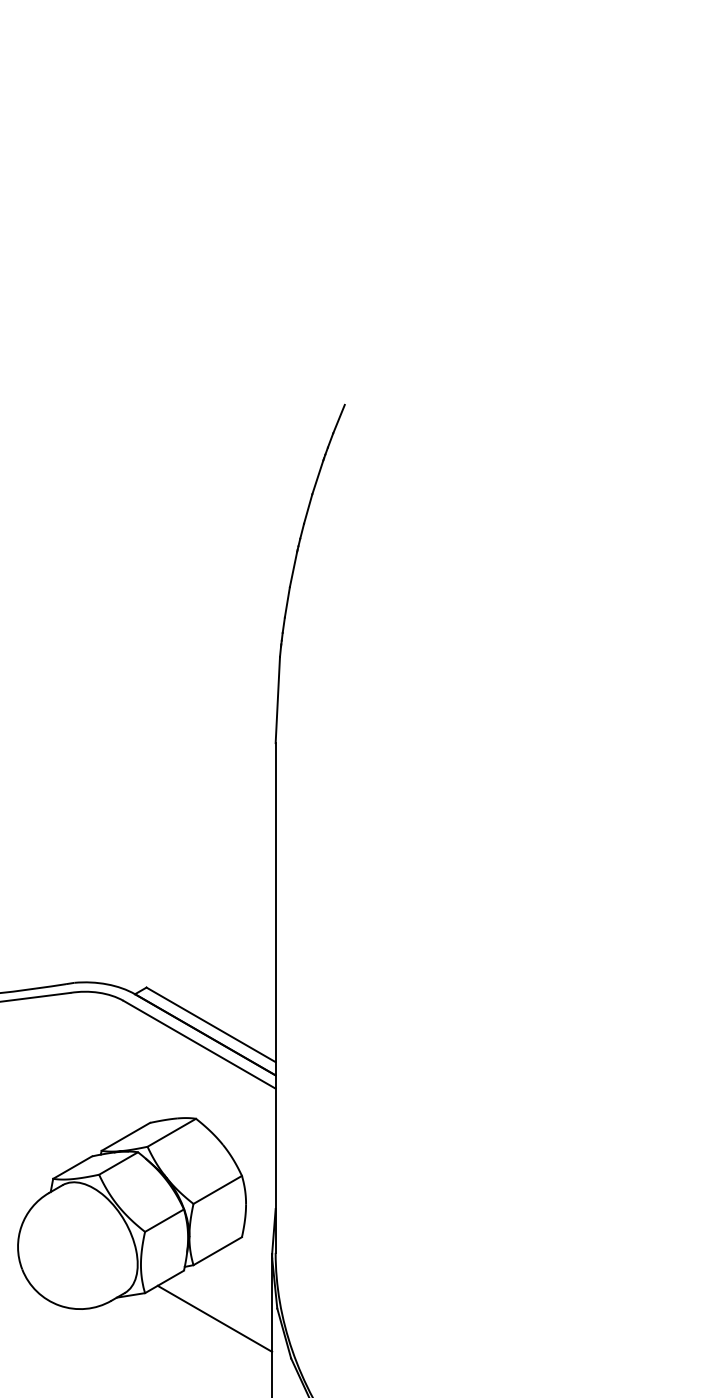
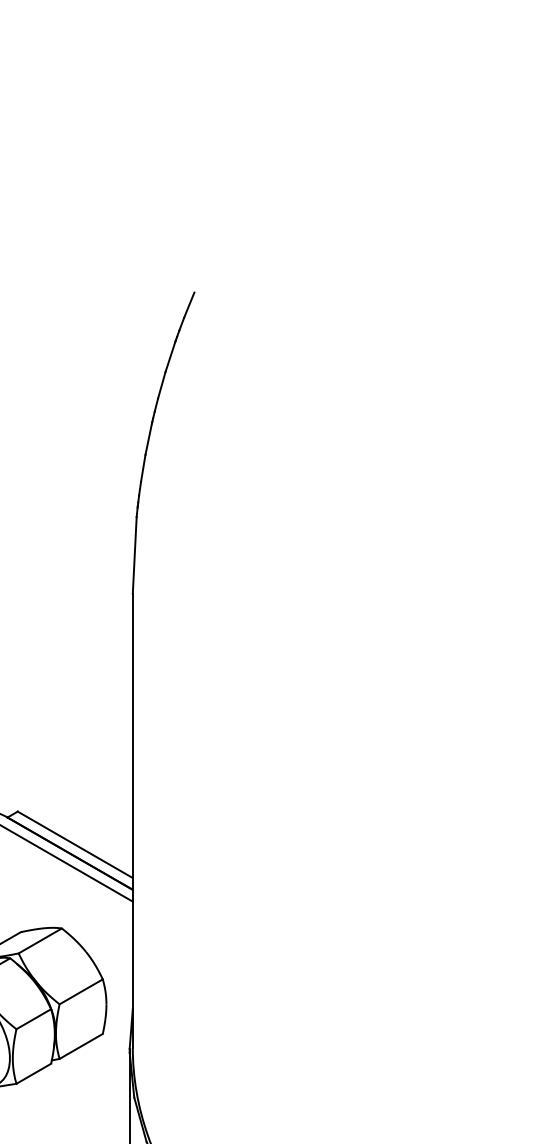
line: (214, 1318) -> (78, 1106), removed

